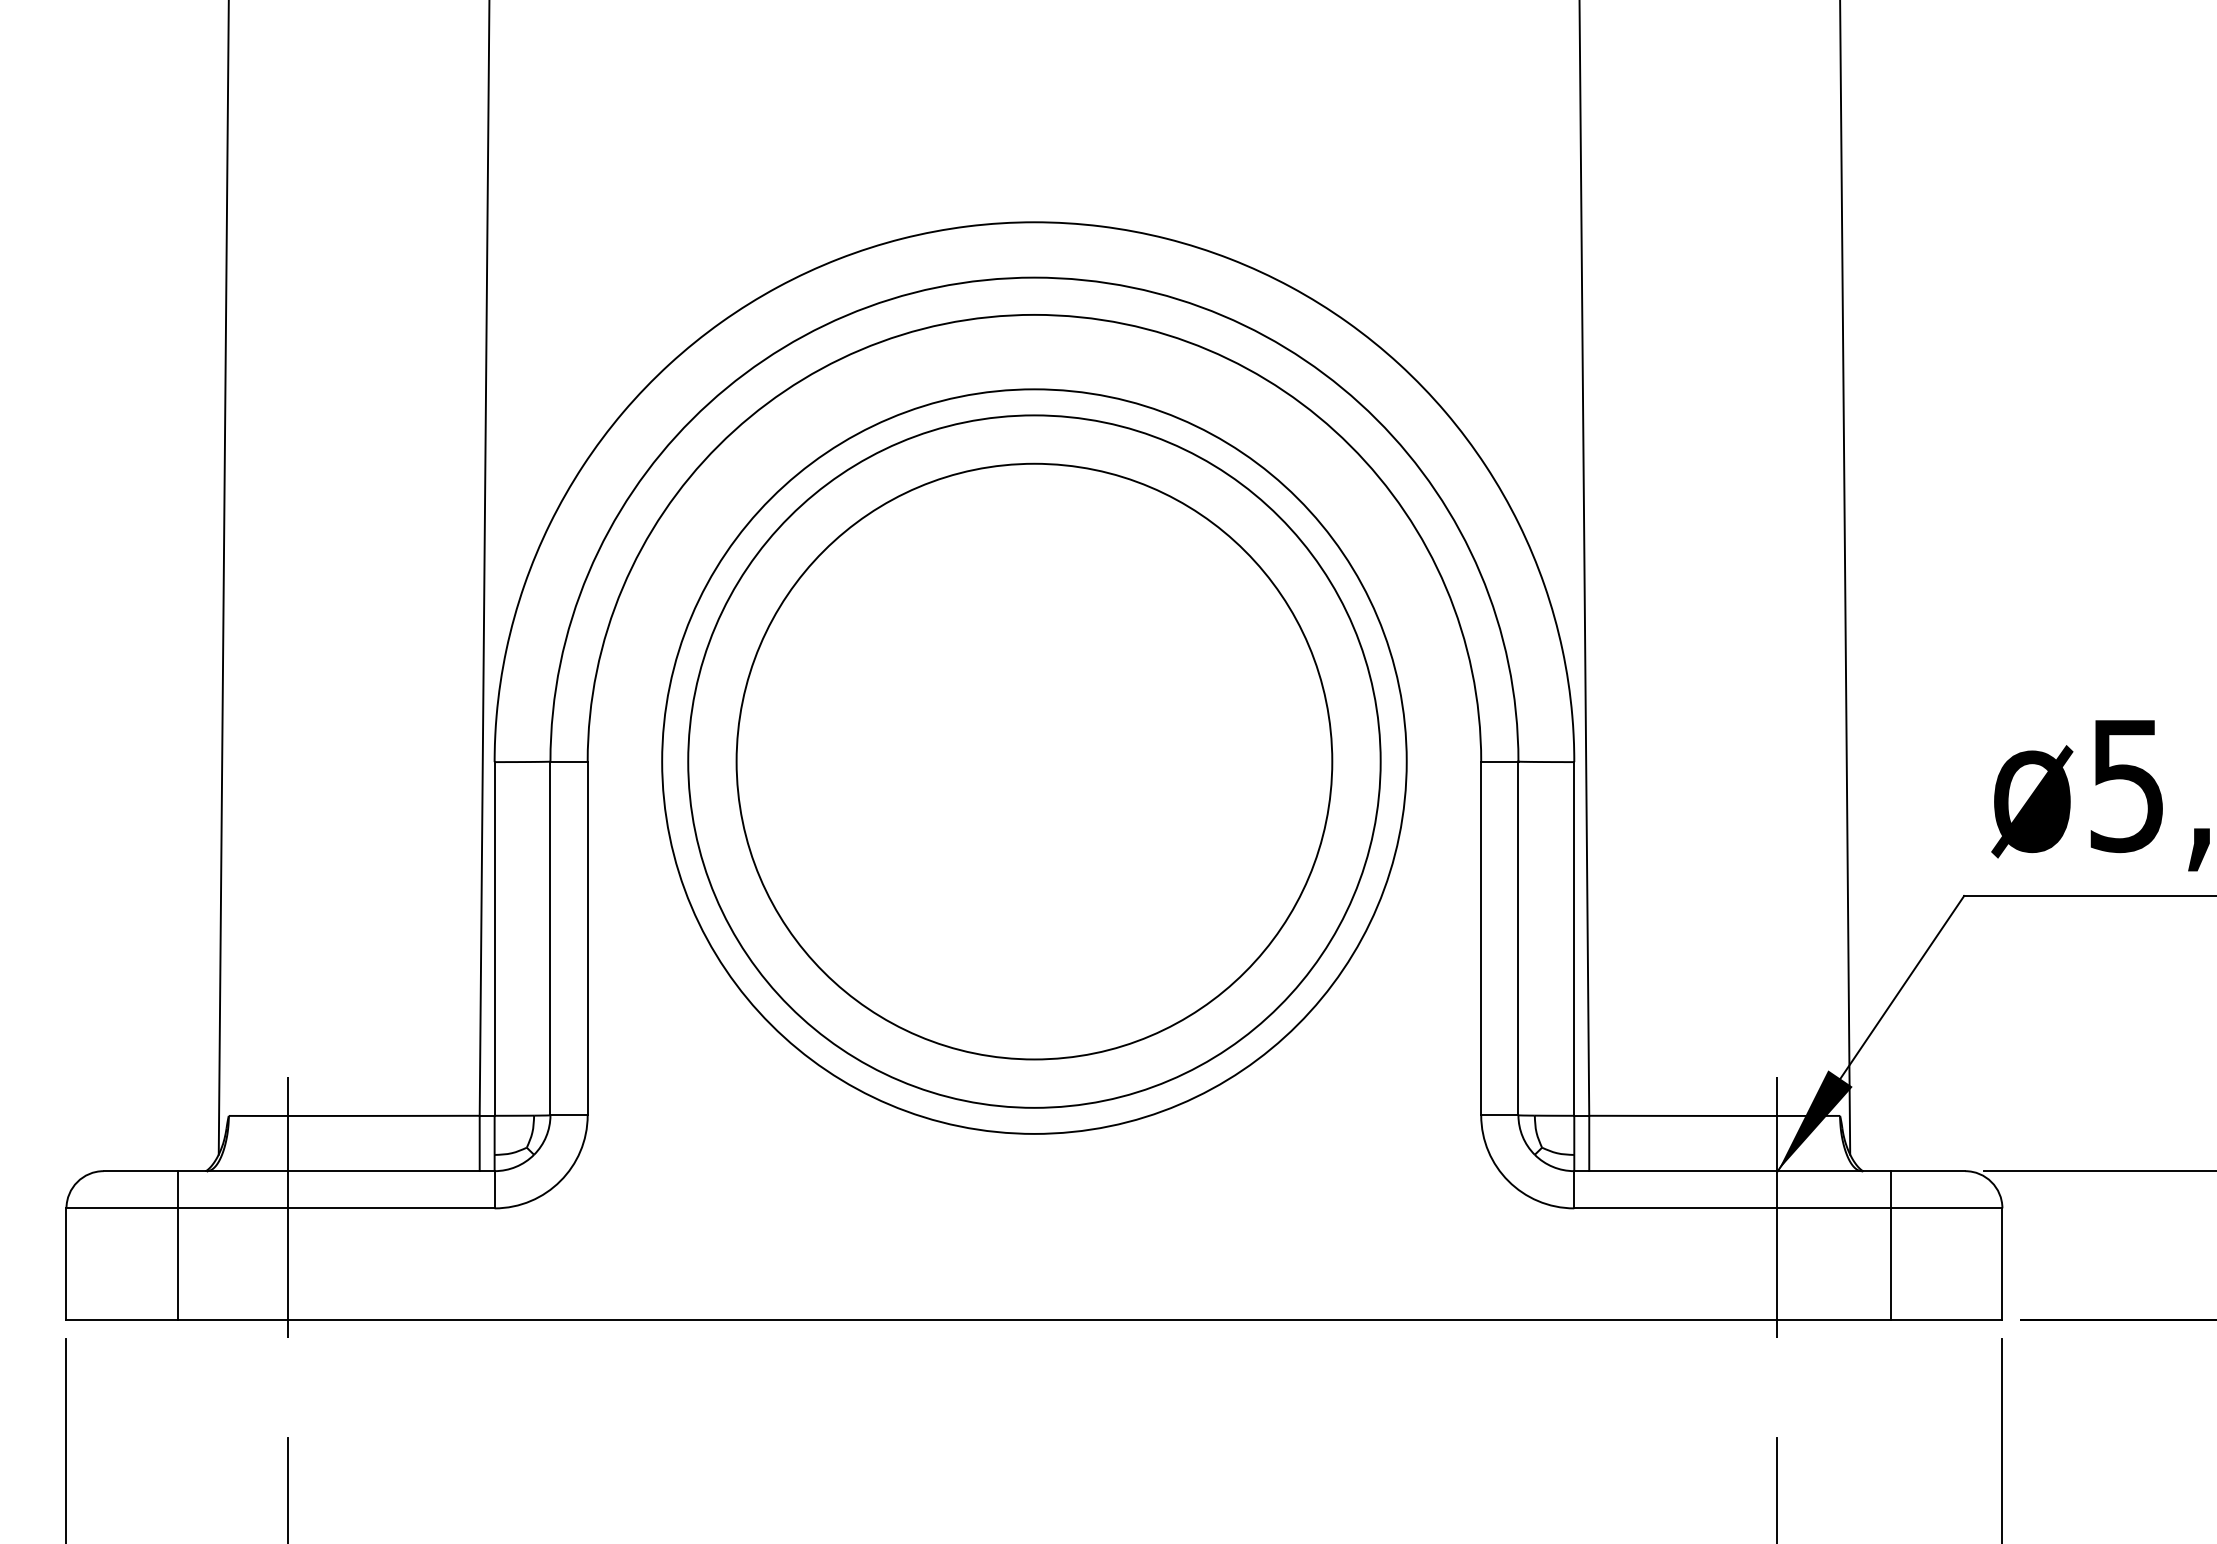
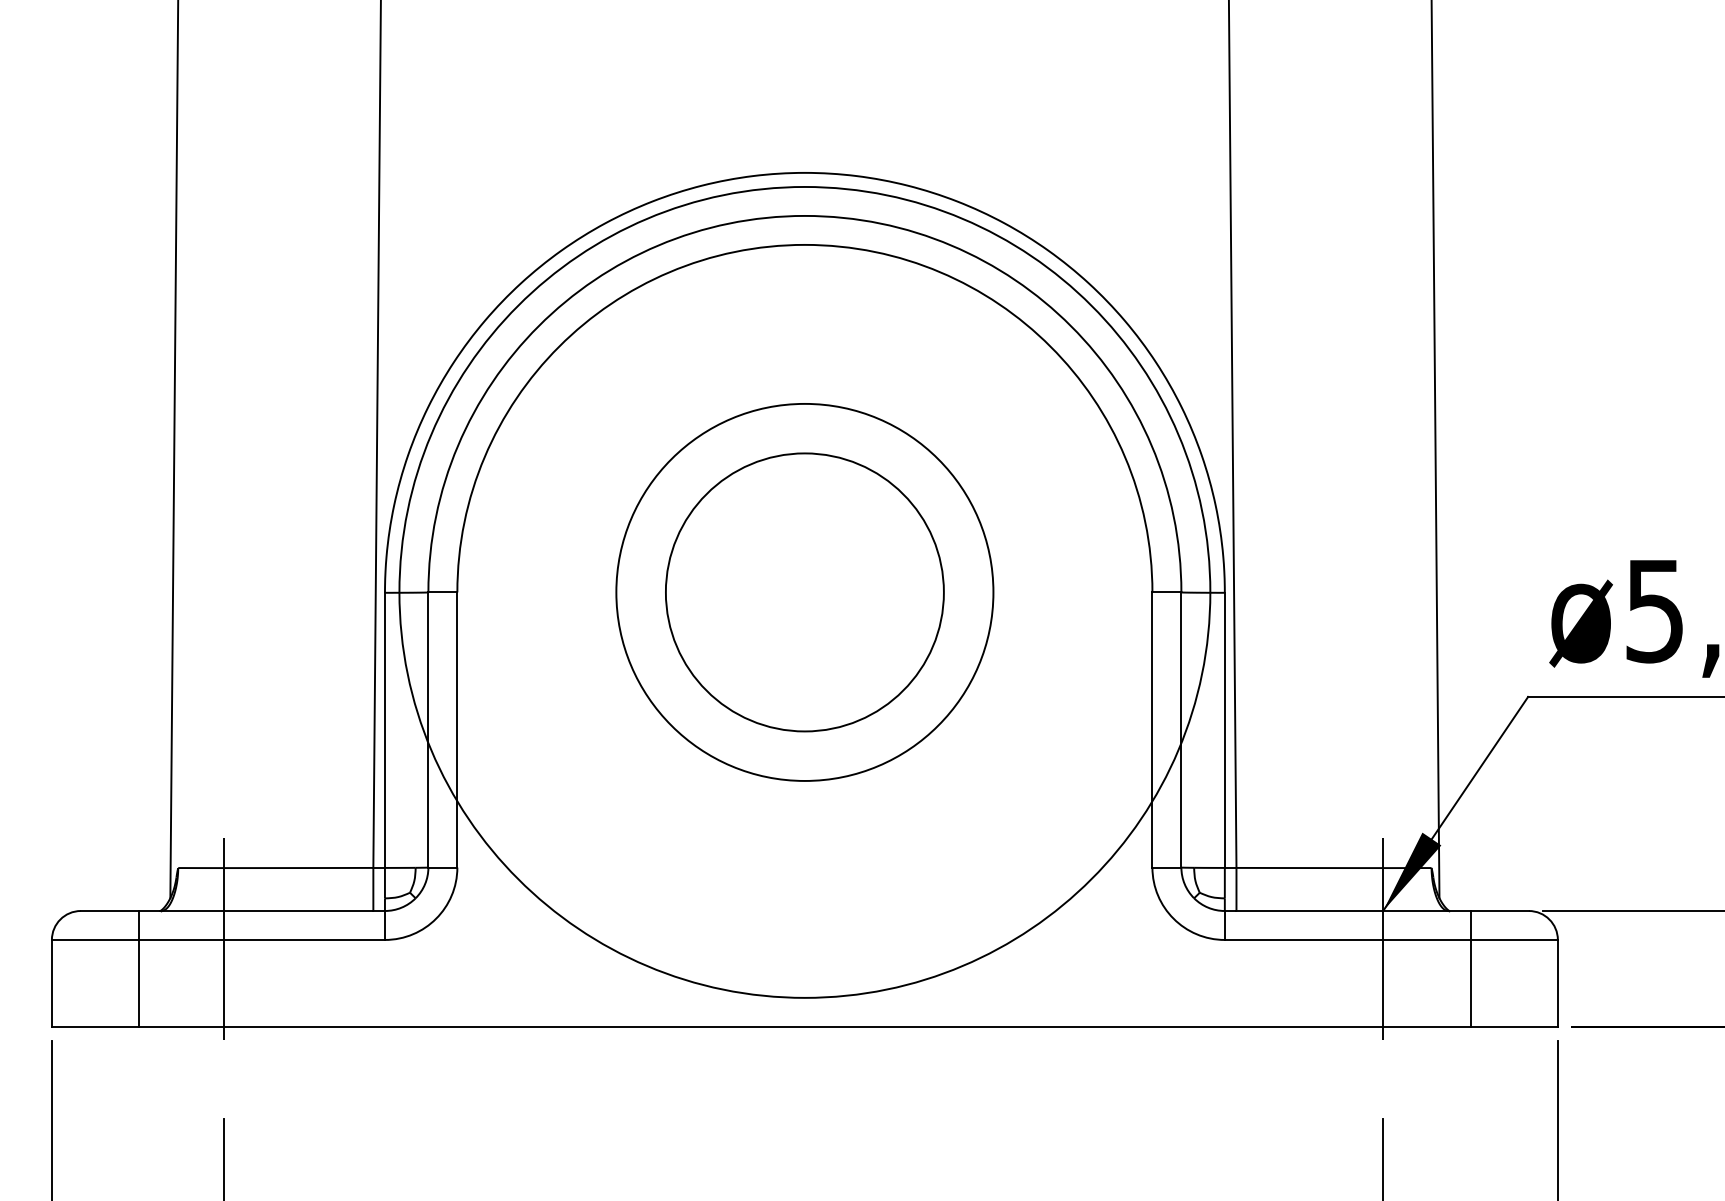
circle: (1034, 761) -> (804, 592), size x0.6
circle: (1034, 761) -> (804, 592), size x0.7
circle: (1034, 761) -> (804, 592), size x1.4

